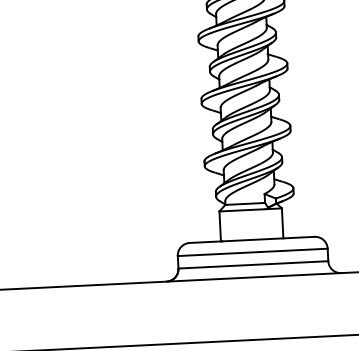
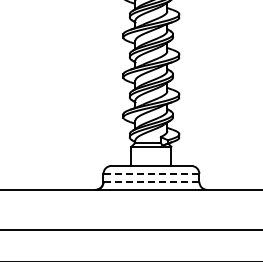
line: (252, 251) -> (151, 173), solid -> dashed
line: (253, 264) -> (151, 181), solid -> dashed

